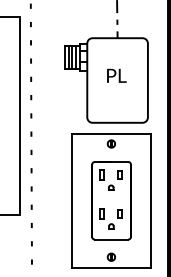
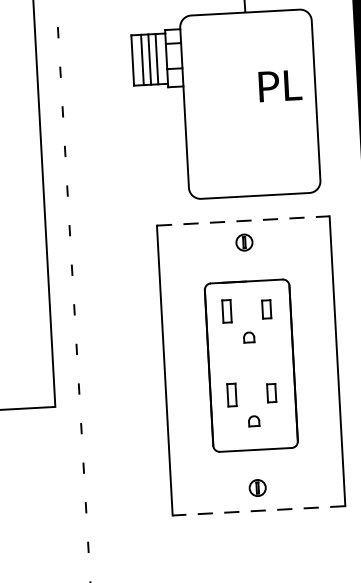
text: (116, 75) -> (279, 85), moved
line: (111, 134) -> (243, 221), solid -> dashed
line: (111, 267) -> (259, 510), solid -> dashed

